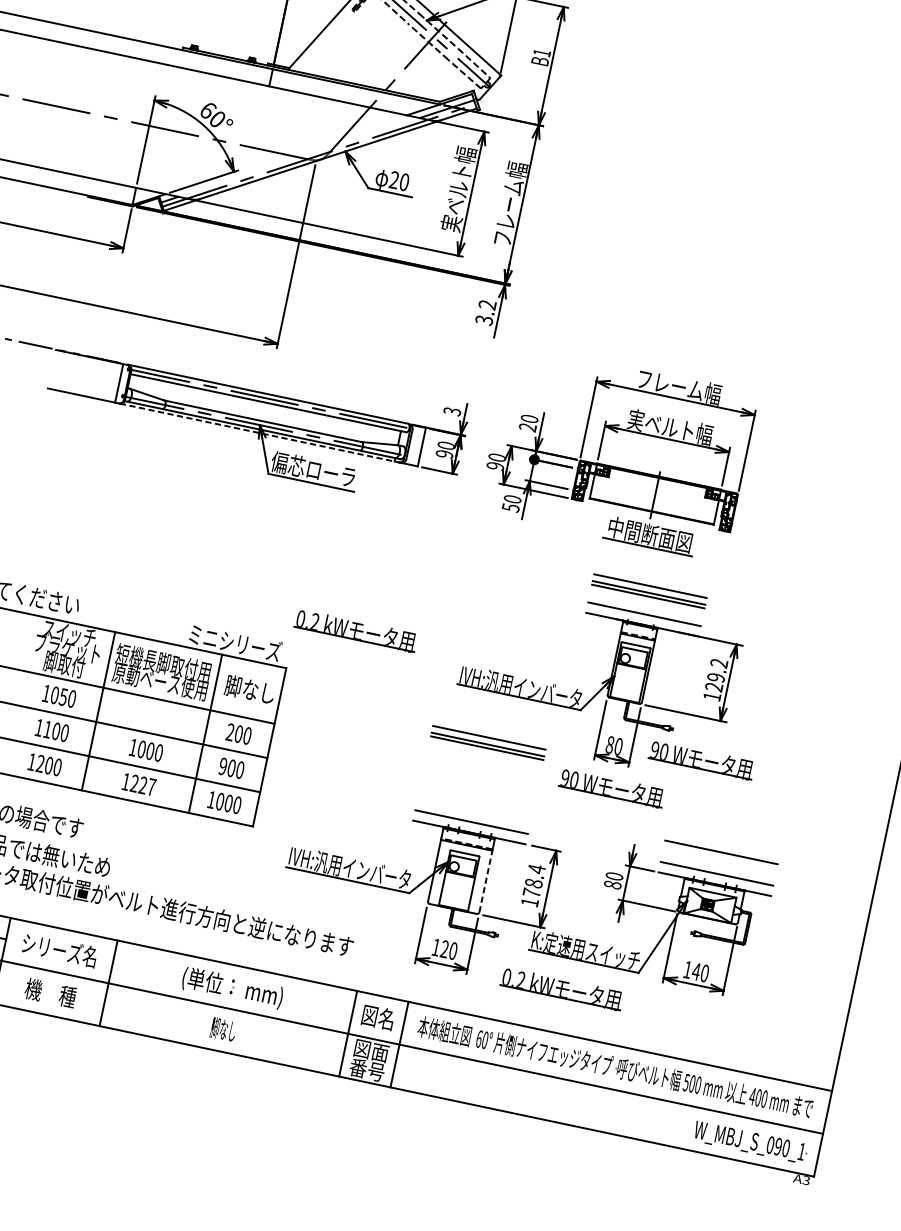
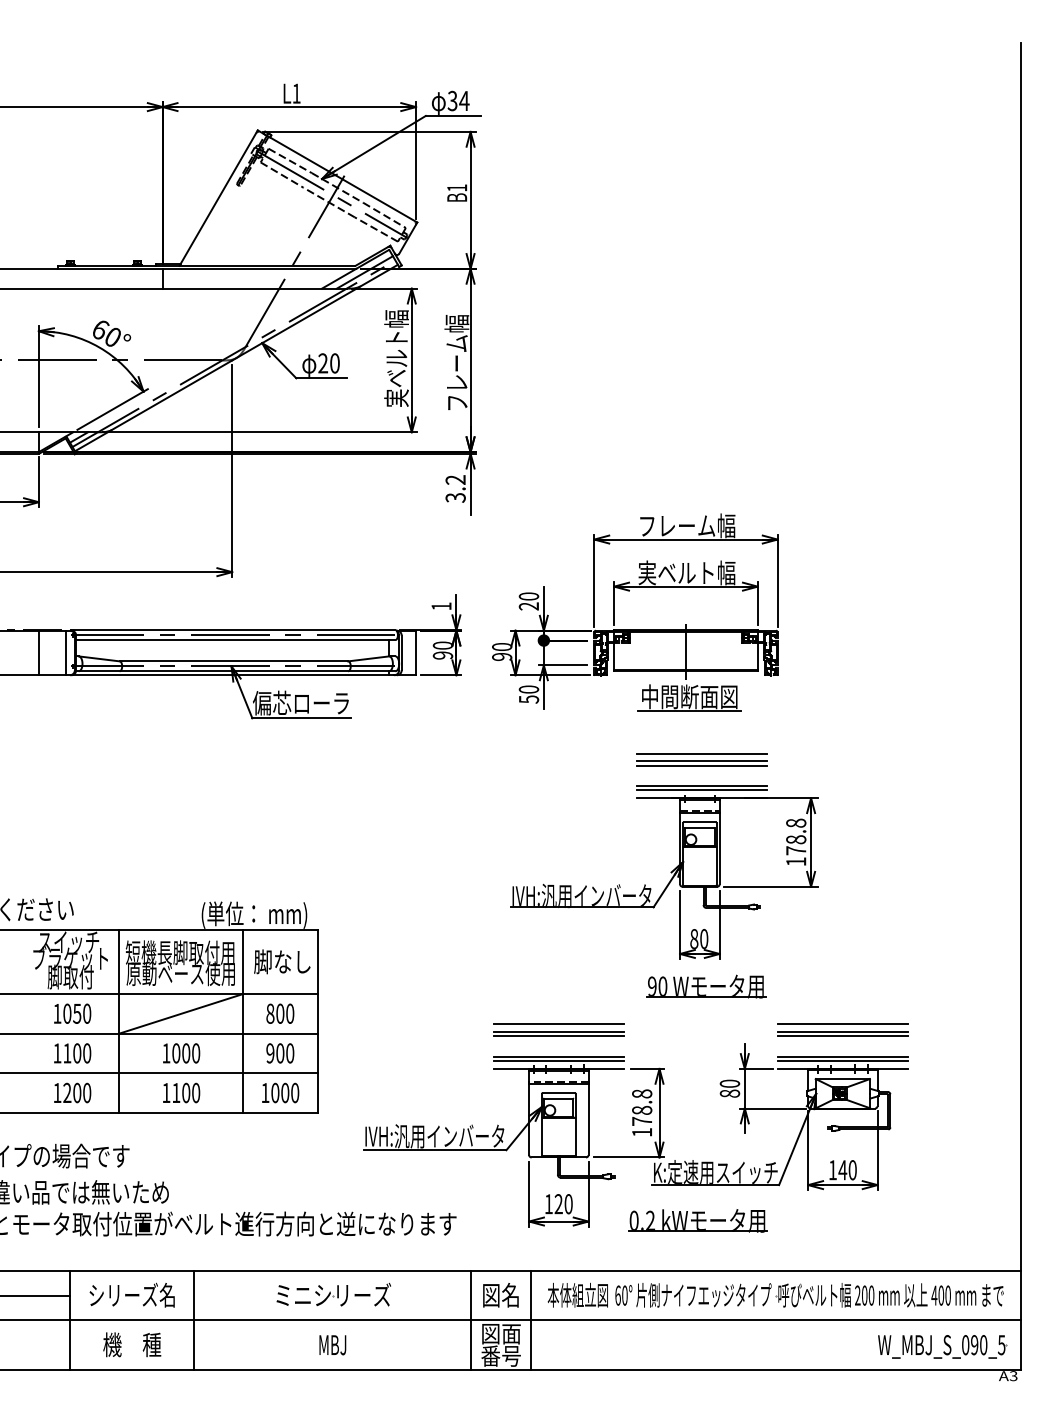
line: (96, 378) -> (39, 652), added
text: (452, 411) -> (441, 606), 3 -> 1
line: (260, 433) -> (234, 675), dashed -> solid
line: (643, 617) -> (701, 790), added
part: (355, 630) -> (385, 871), removed
text: (234, 643) -> (254, 914), ミニシリーズ -> (単位： mm)
text: (717, 674) -> (796, 836), 129.2 -> 178.8
line: (153, 715) -> (181, 1013), added
text: (230, 732) -> (270, 1013), 200 -> 800
part: (488, 742) -> (558, 1029), moved
part: (701, 760) -> (799, 934), removed
text: (143, 785) -> (186, 1092), 1227 -> 1100
line: (470, 825) -> (558, 1061), added
line: (722, 845) -> (842, 1024), added
line: (720, 856) -> (842, 1036), added
text: (537, 868) -> (642, 1093), 178.4 -> 178.8
line: (715, 877) -> (842, 1061), added
line: (486, 880) -> (588, 1118), dashed -> solid
text: (233, 988) -> (333, 1296), (単位： mm) -> ミニシリーズ
text: (223, 1029) -> (332, 1344), 脚なし -> MBJ
text: (686, 1082) -> (857, 1295), 500 -> 200
text: (801, 1151) -> (1001, 1345), W_MBJ_S_090_1 -> W_MBJ_S_090_5

